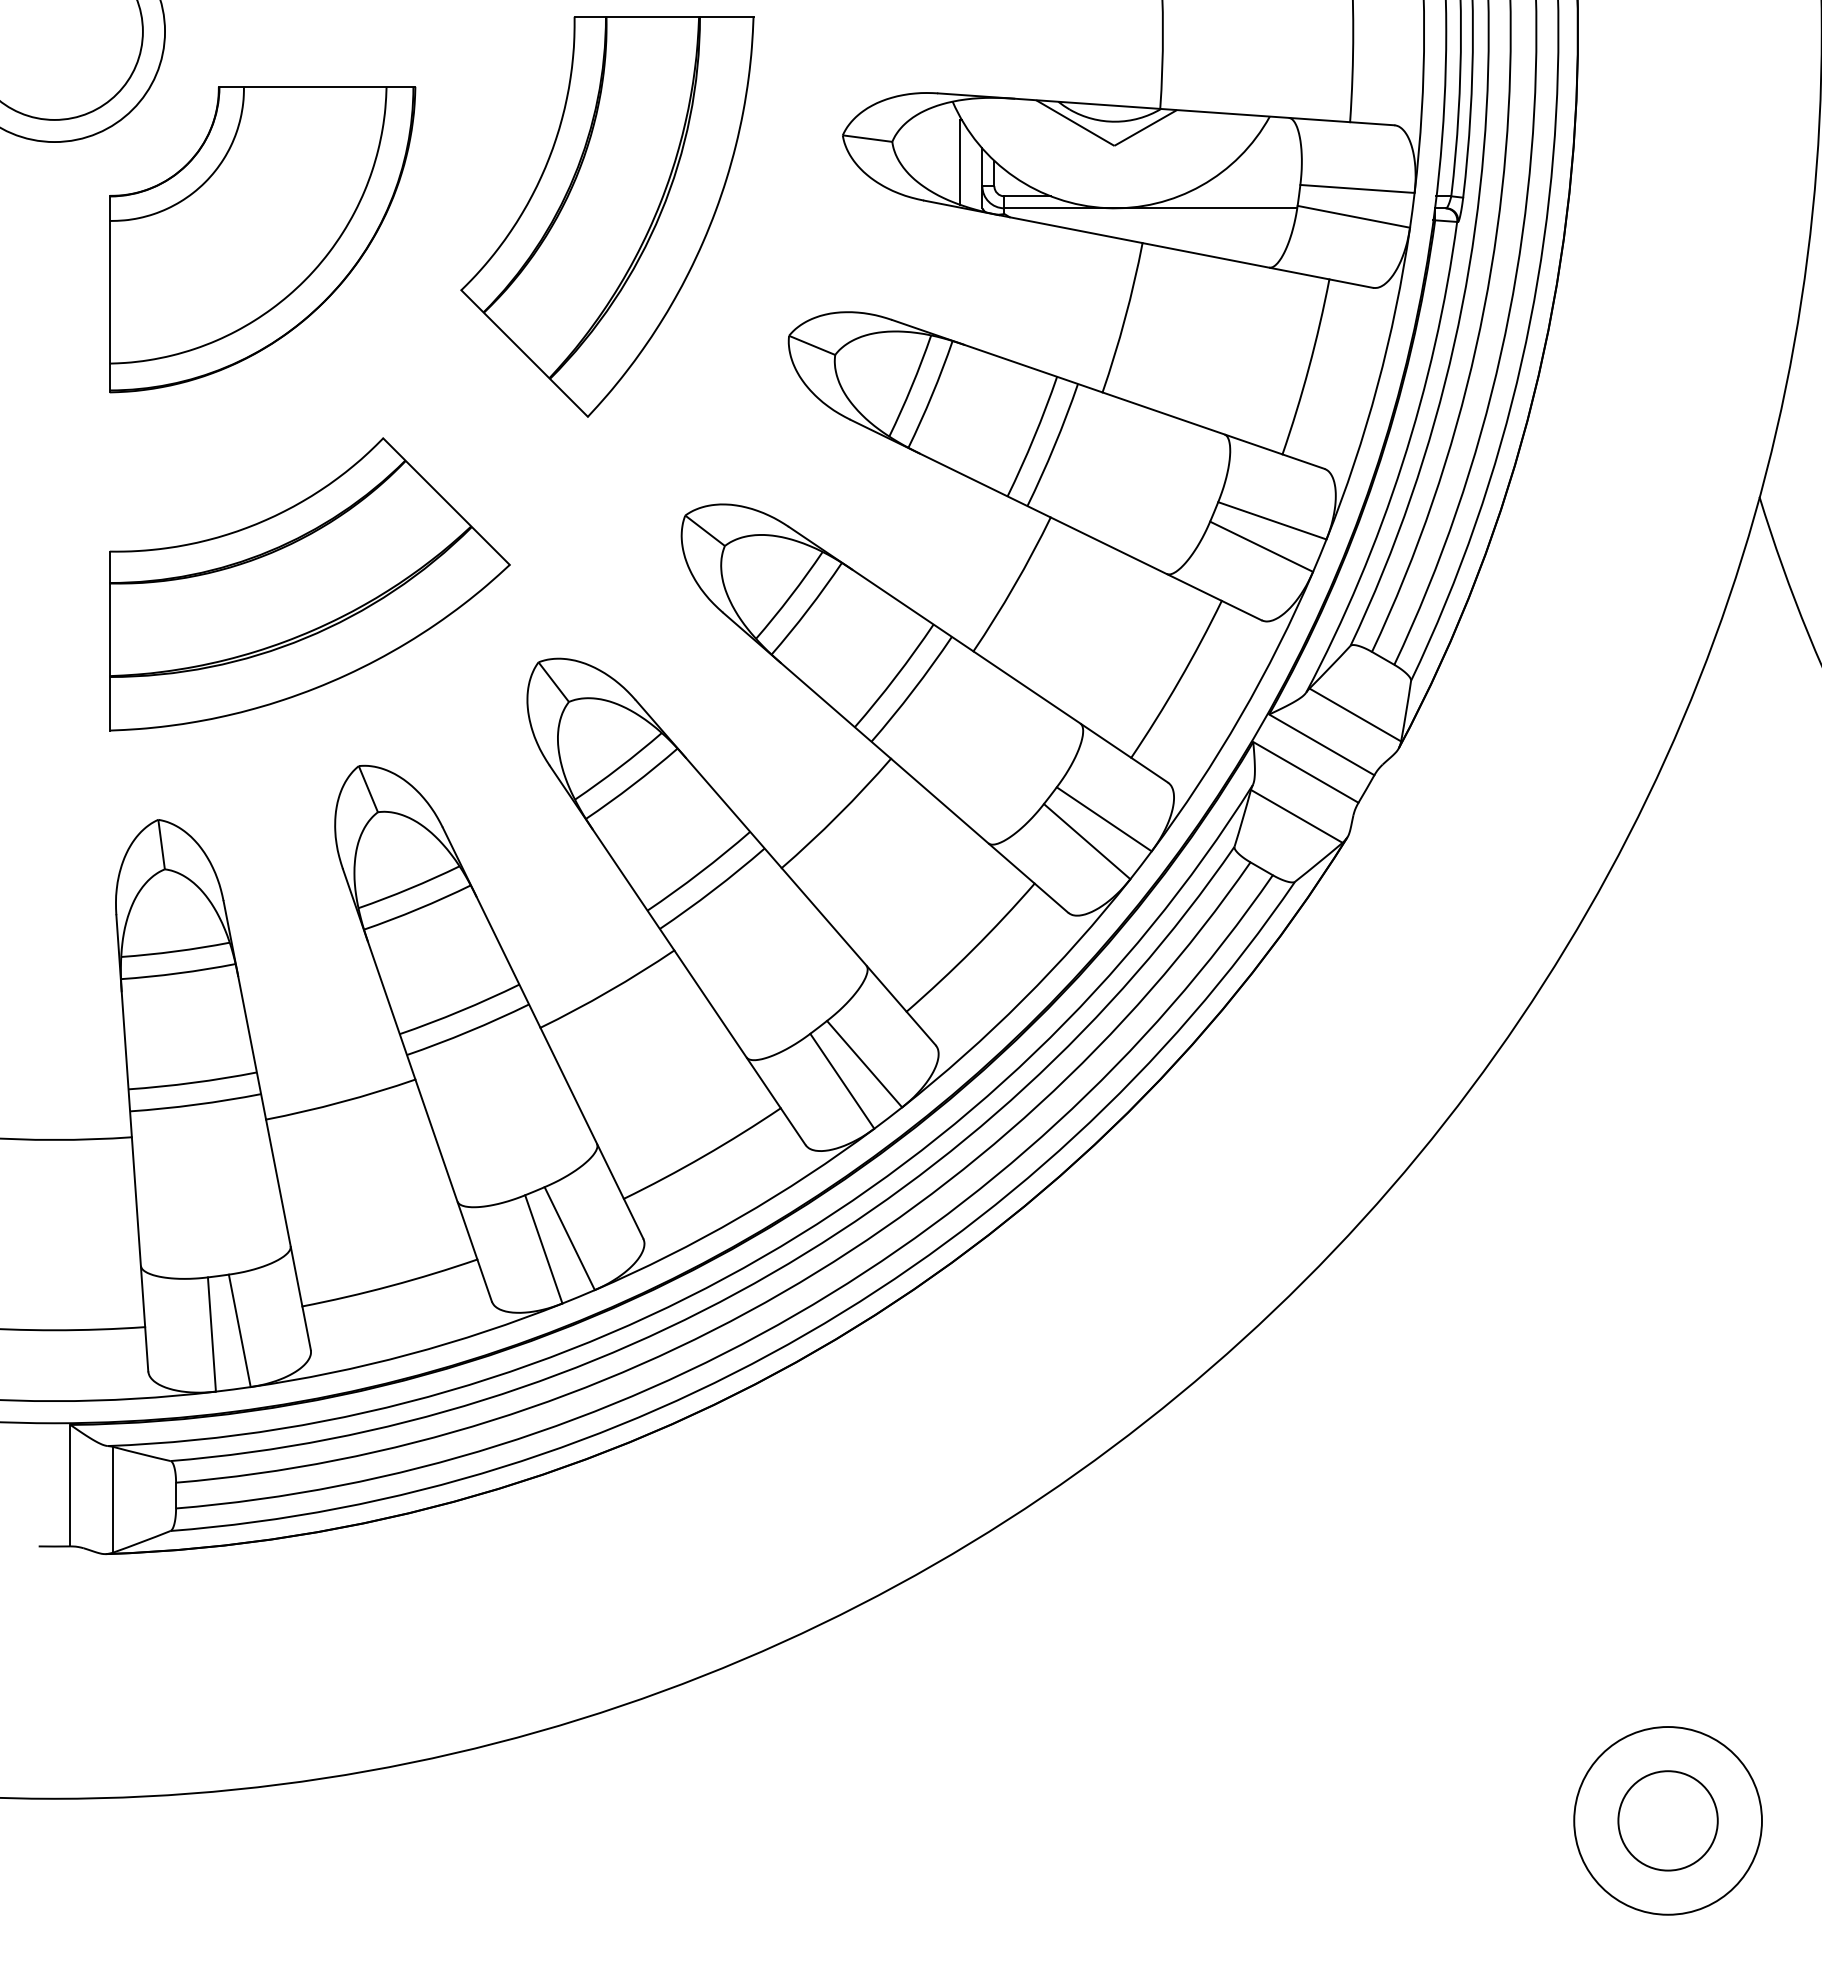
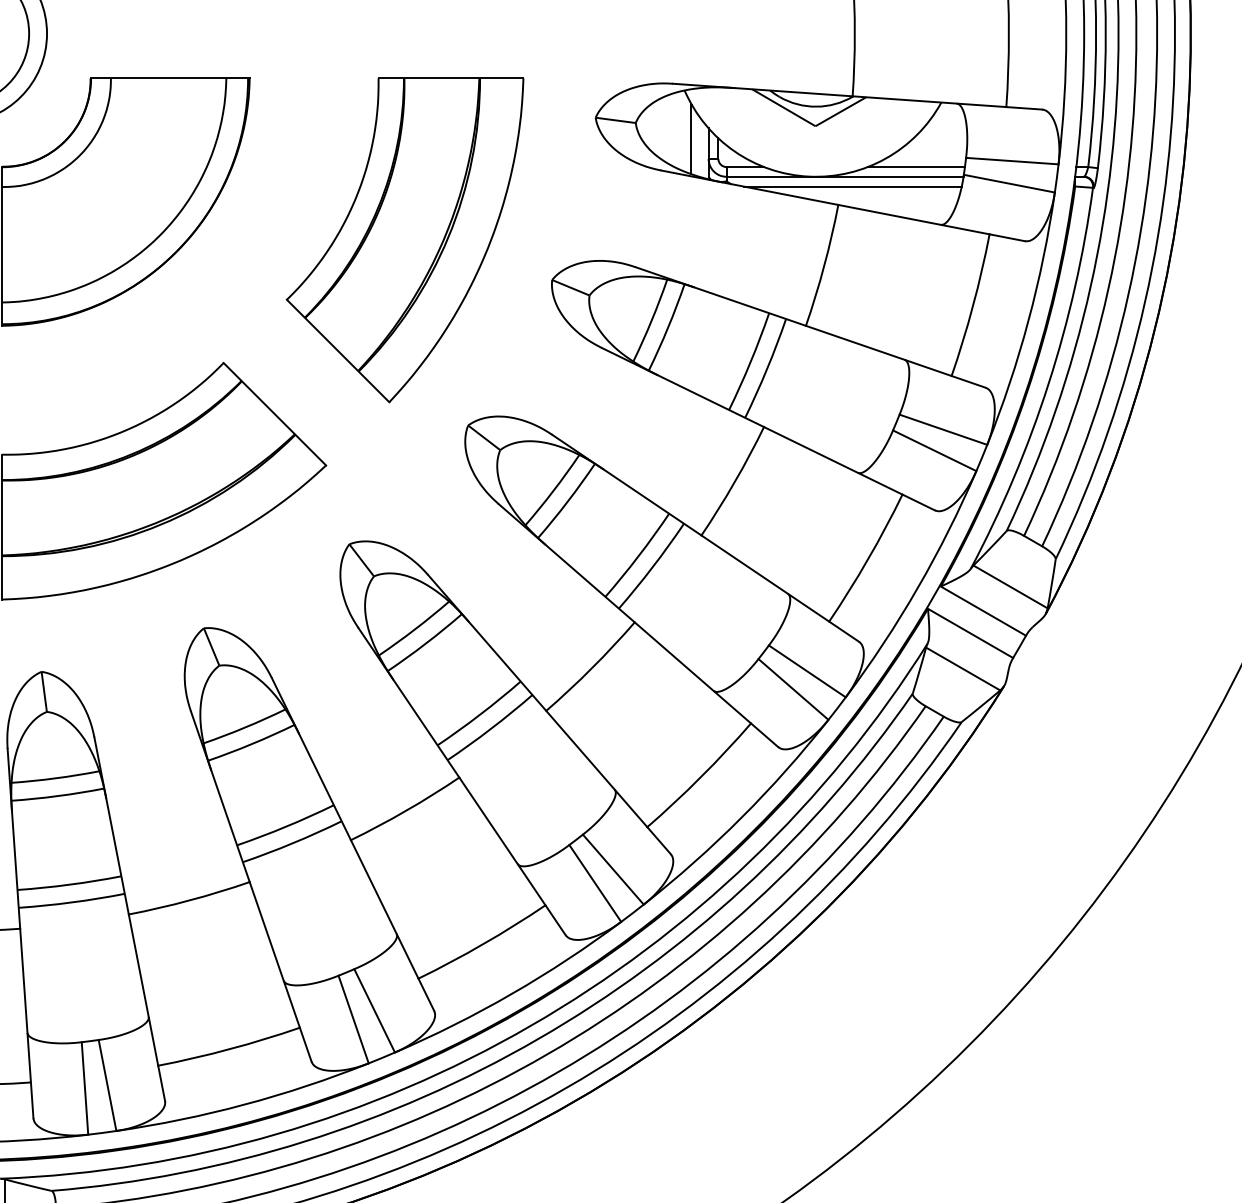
line: (1238, 196) -> (915, 167), added
part: (607, 216) -> (405, 240), moved
line: (1160, 220) -> (852, 186), added

